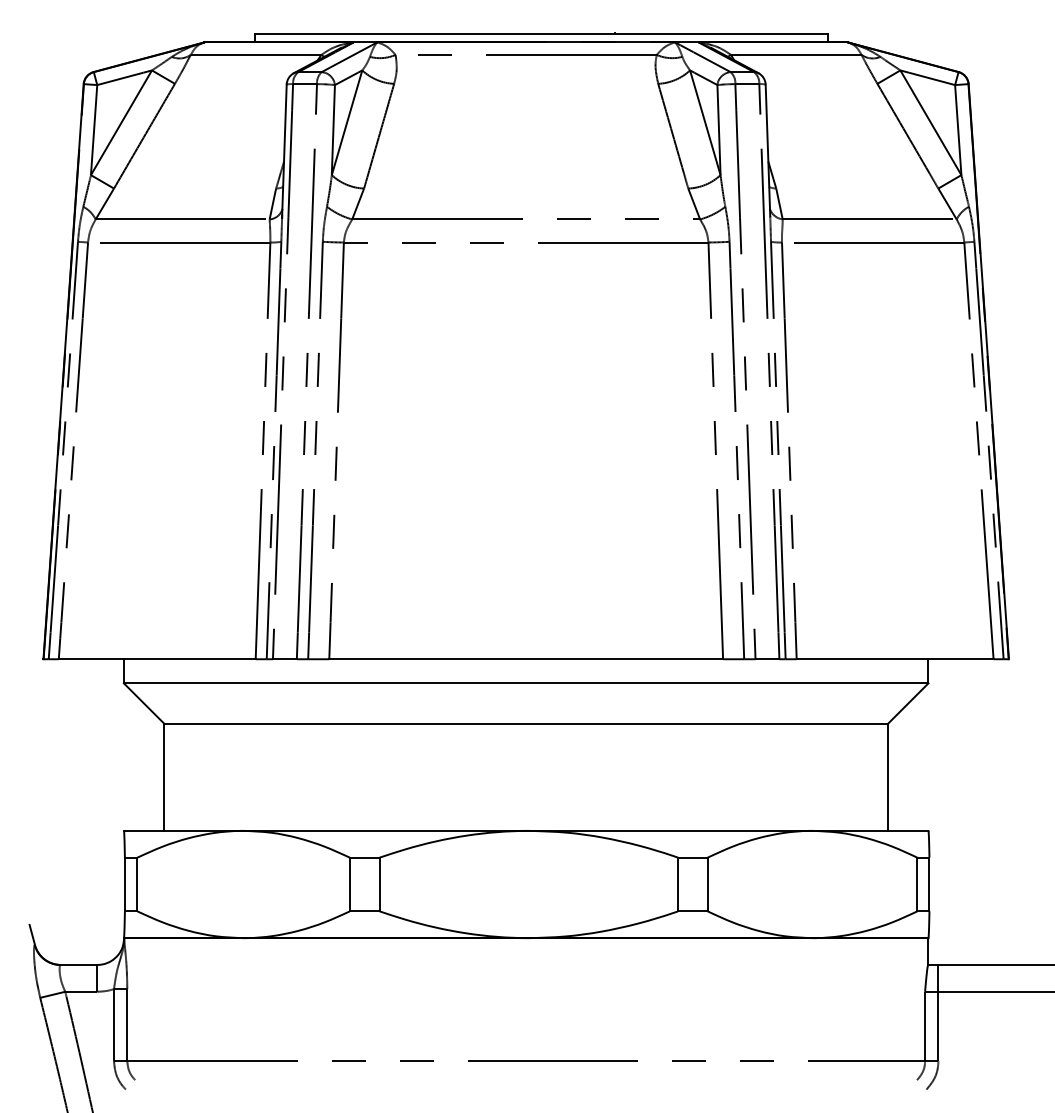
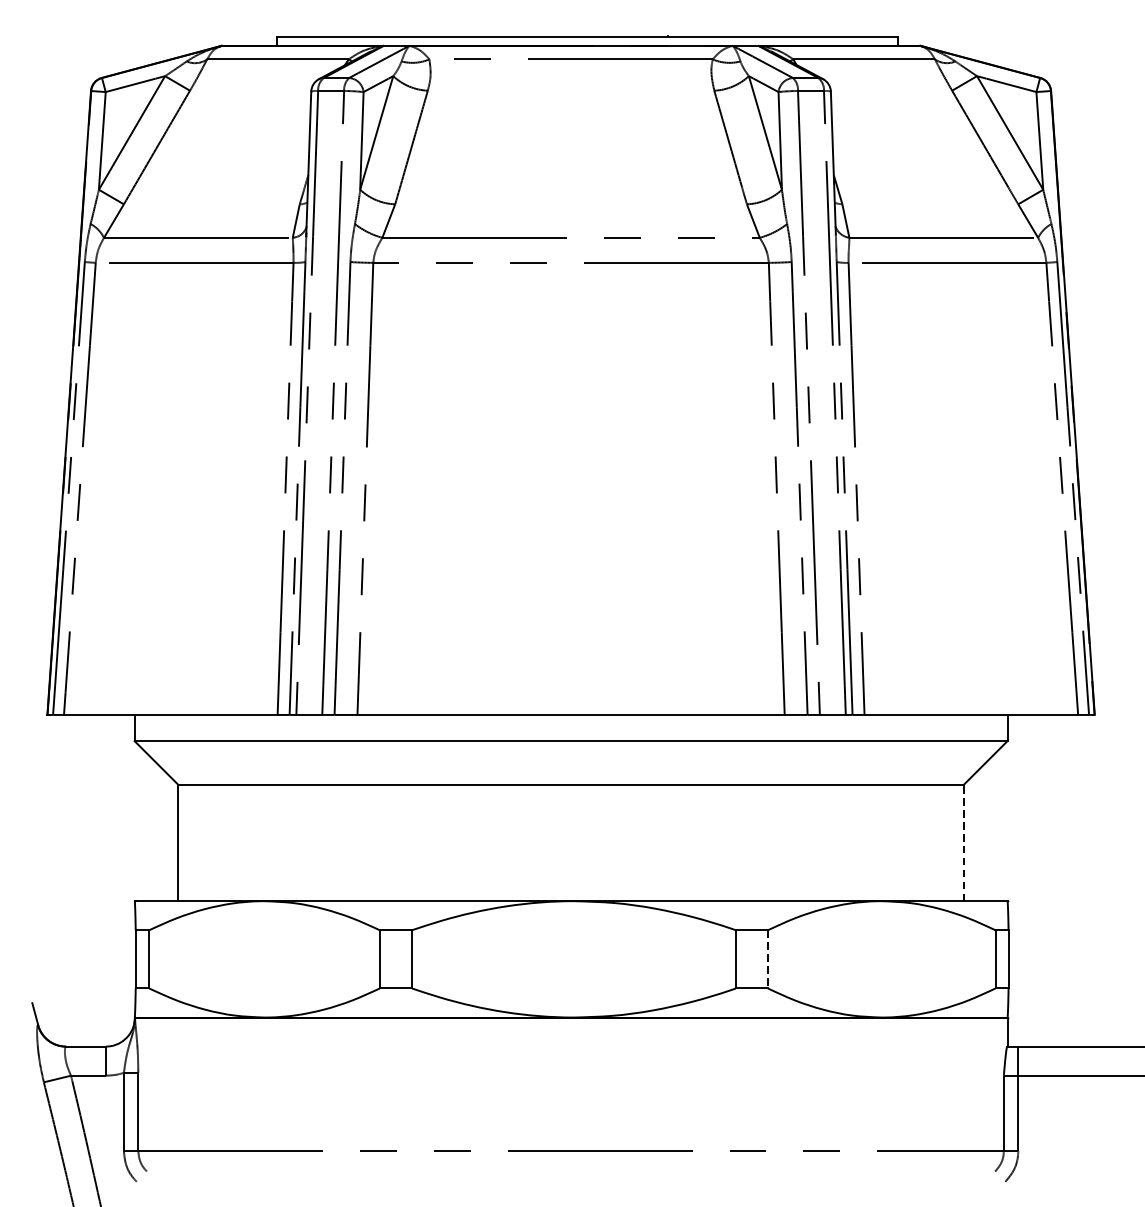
line: (888, 777) -> (964, 843), solid -> dashed
line: (707, 884) -> (767, 959), solid -> dashed

